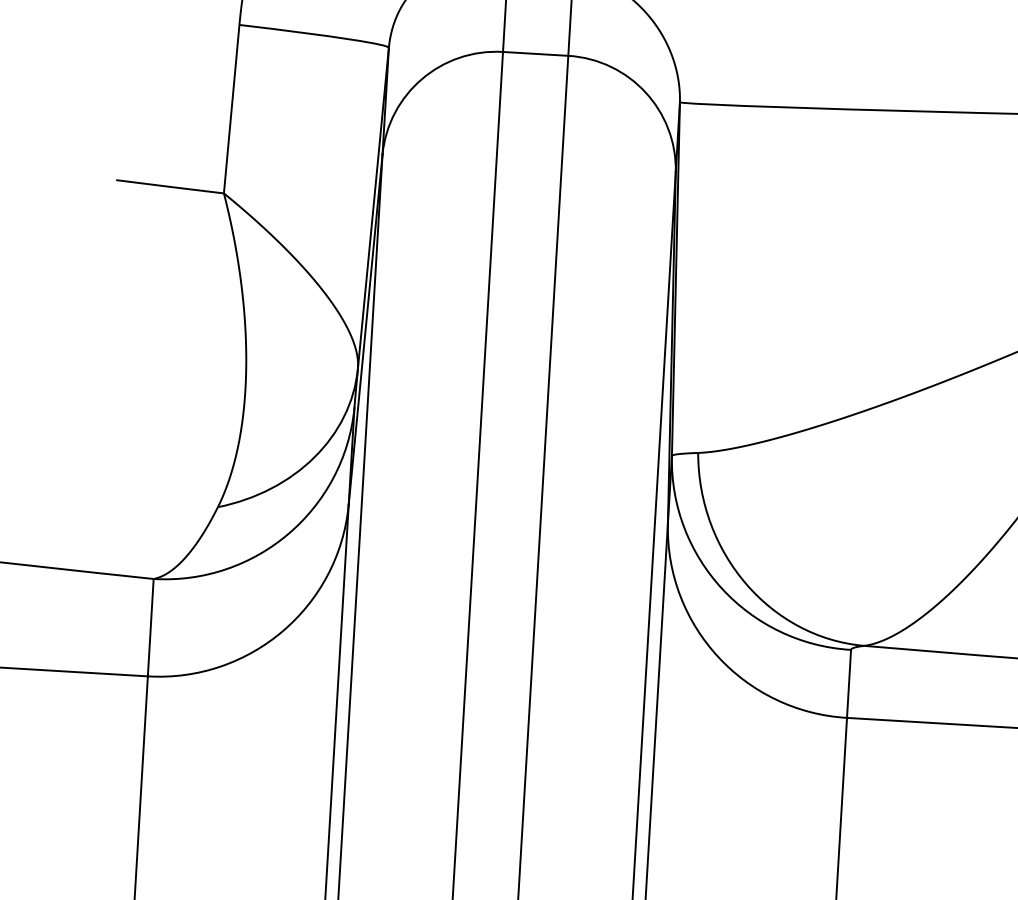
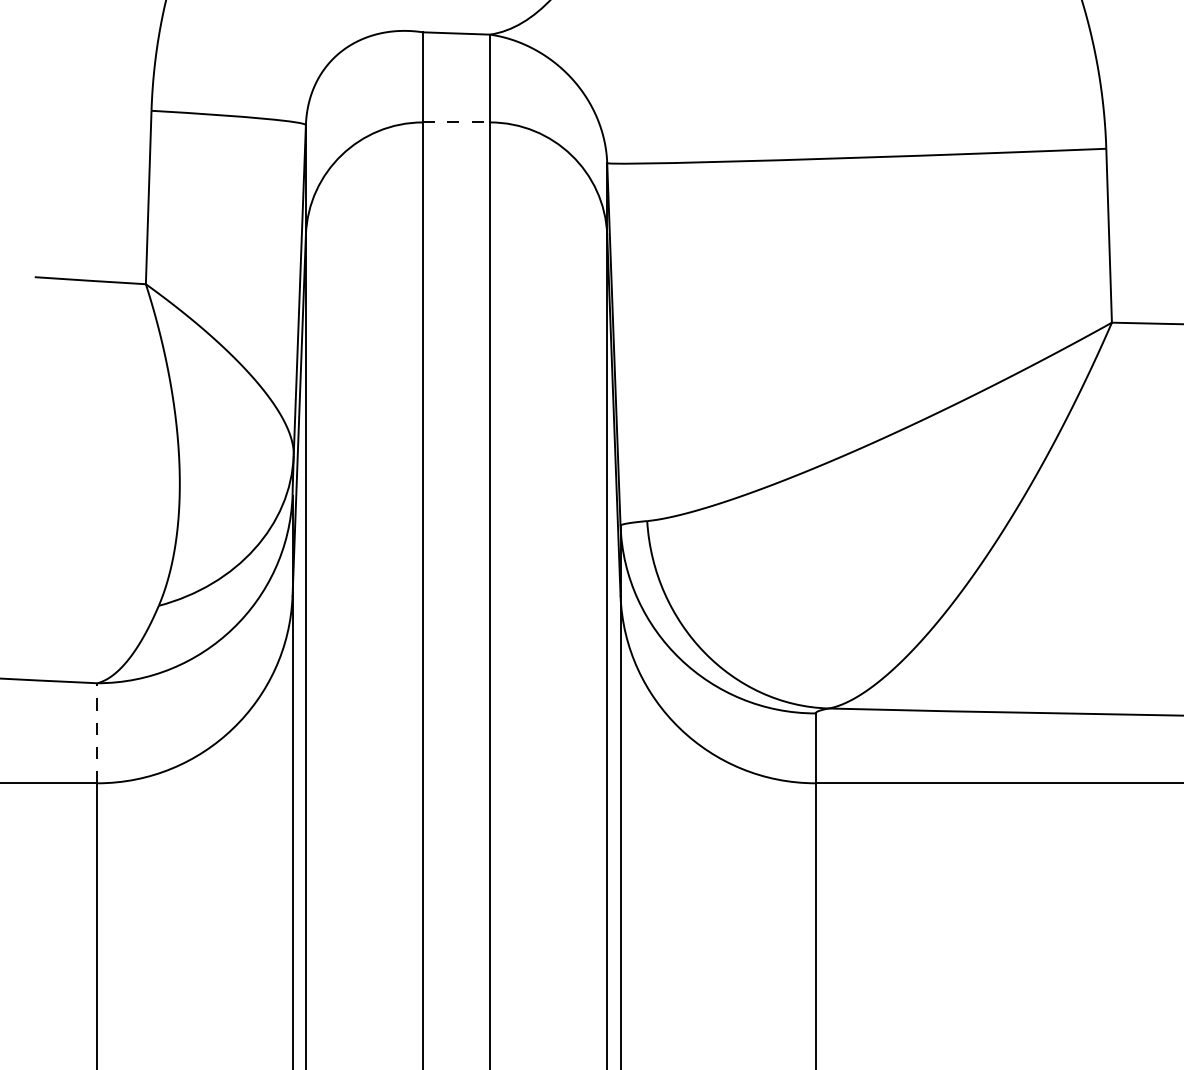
line: (535, 53) -> (456, 122), solid -> dashed
line: (150, 626) -> (97, 732), solid -> dashed

